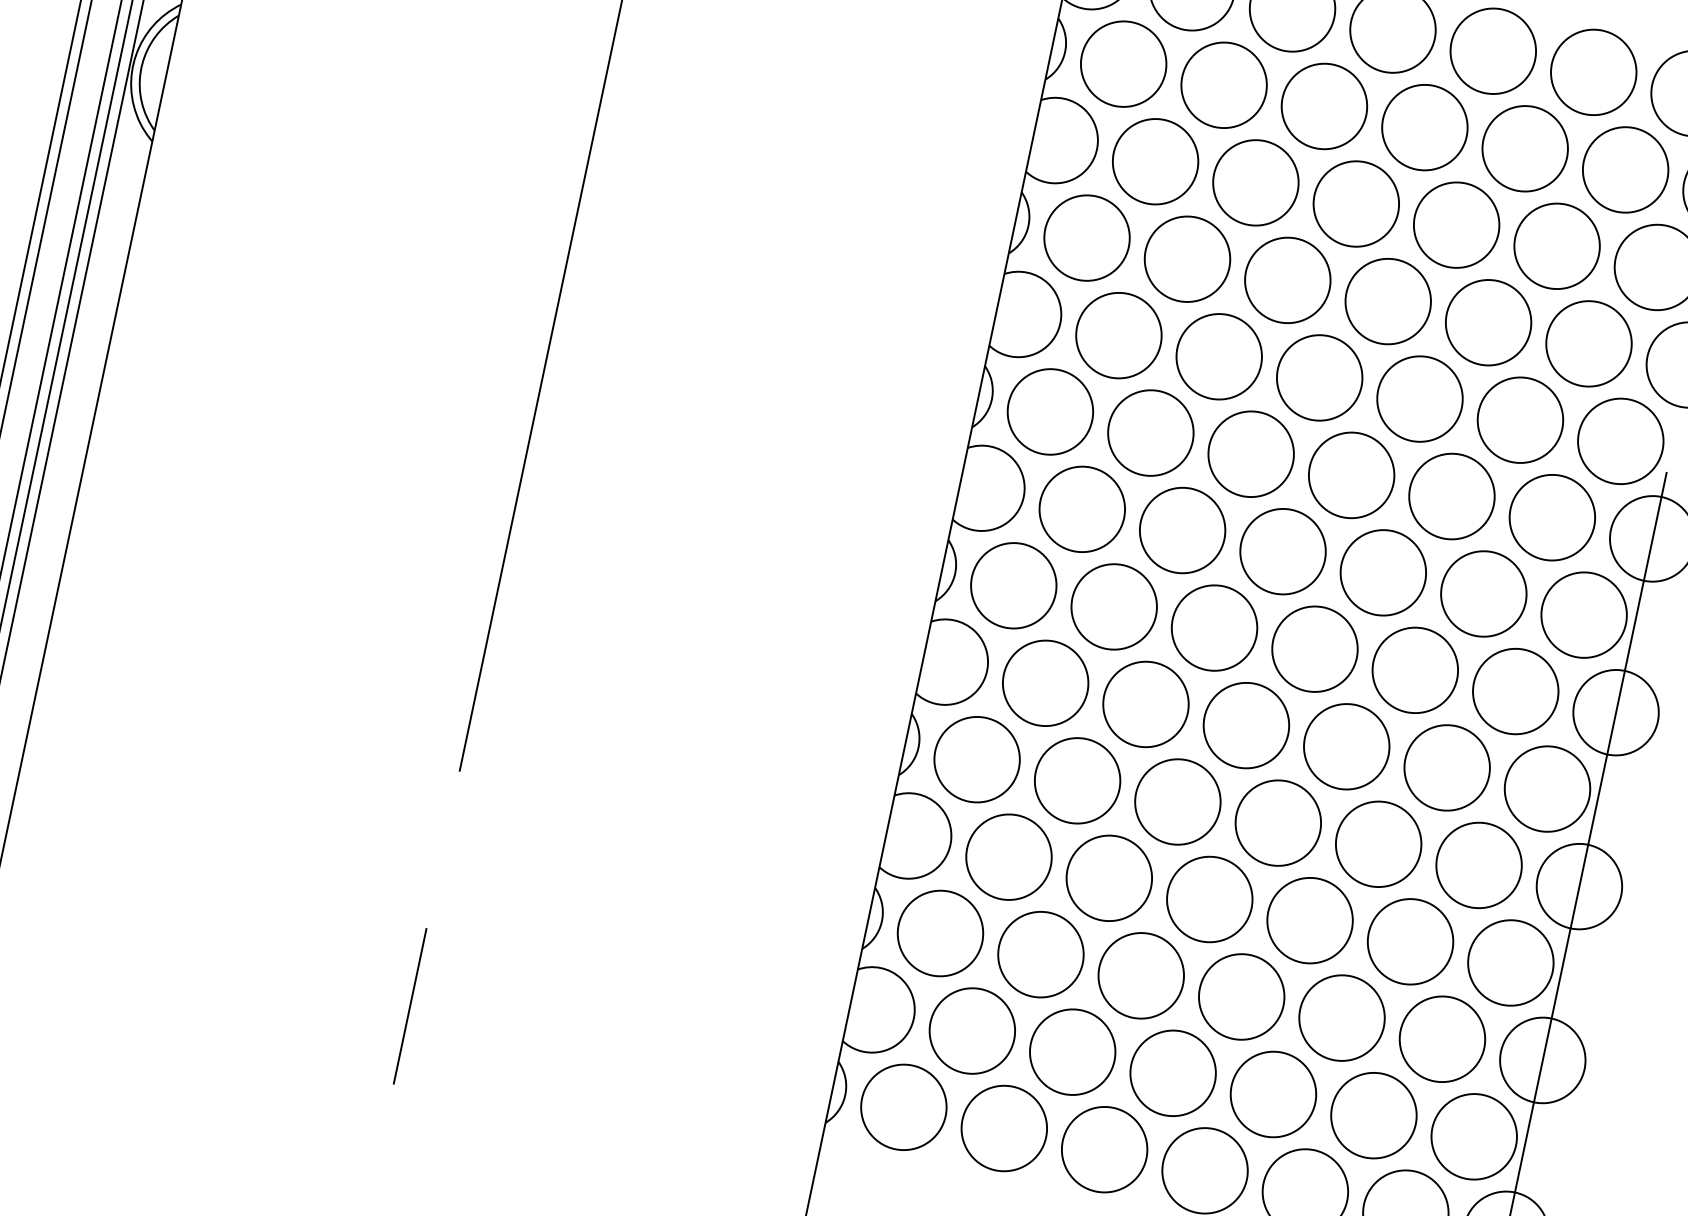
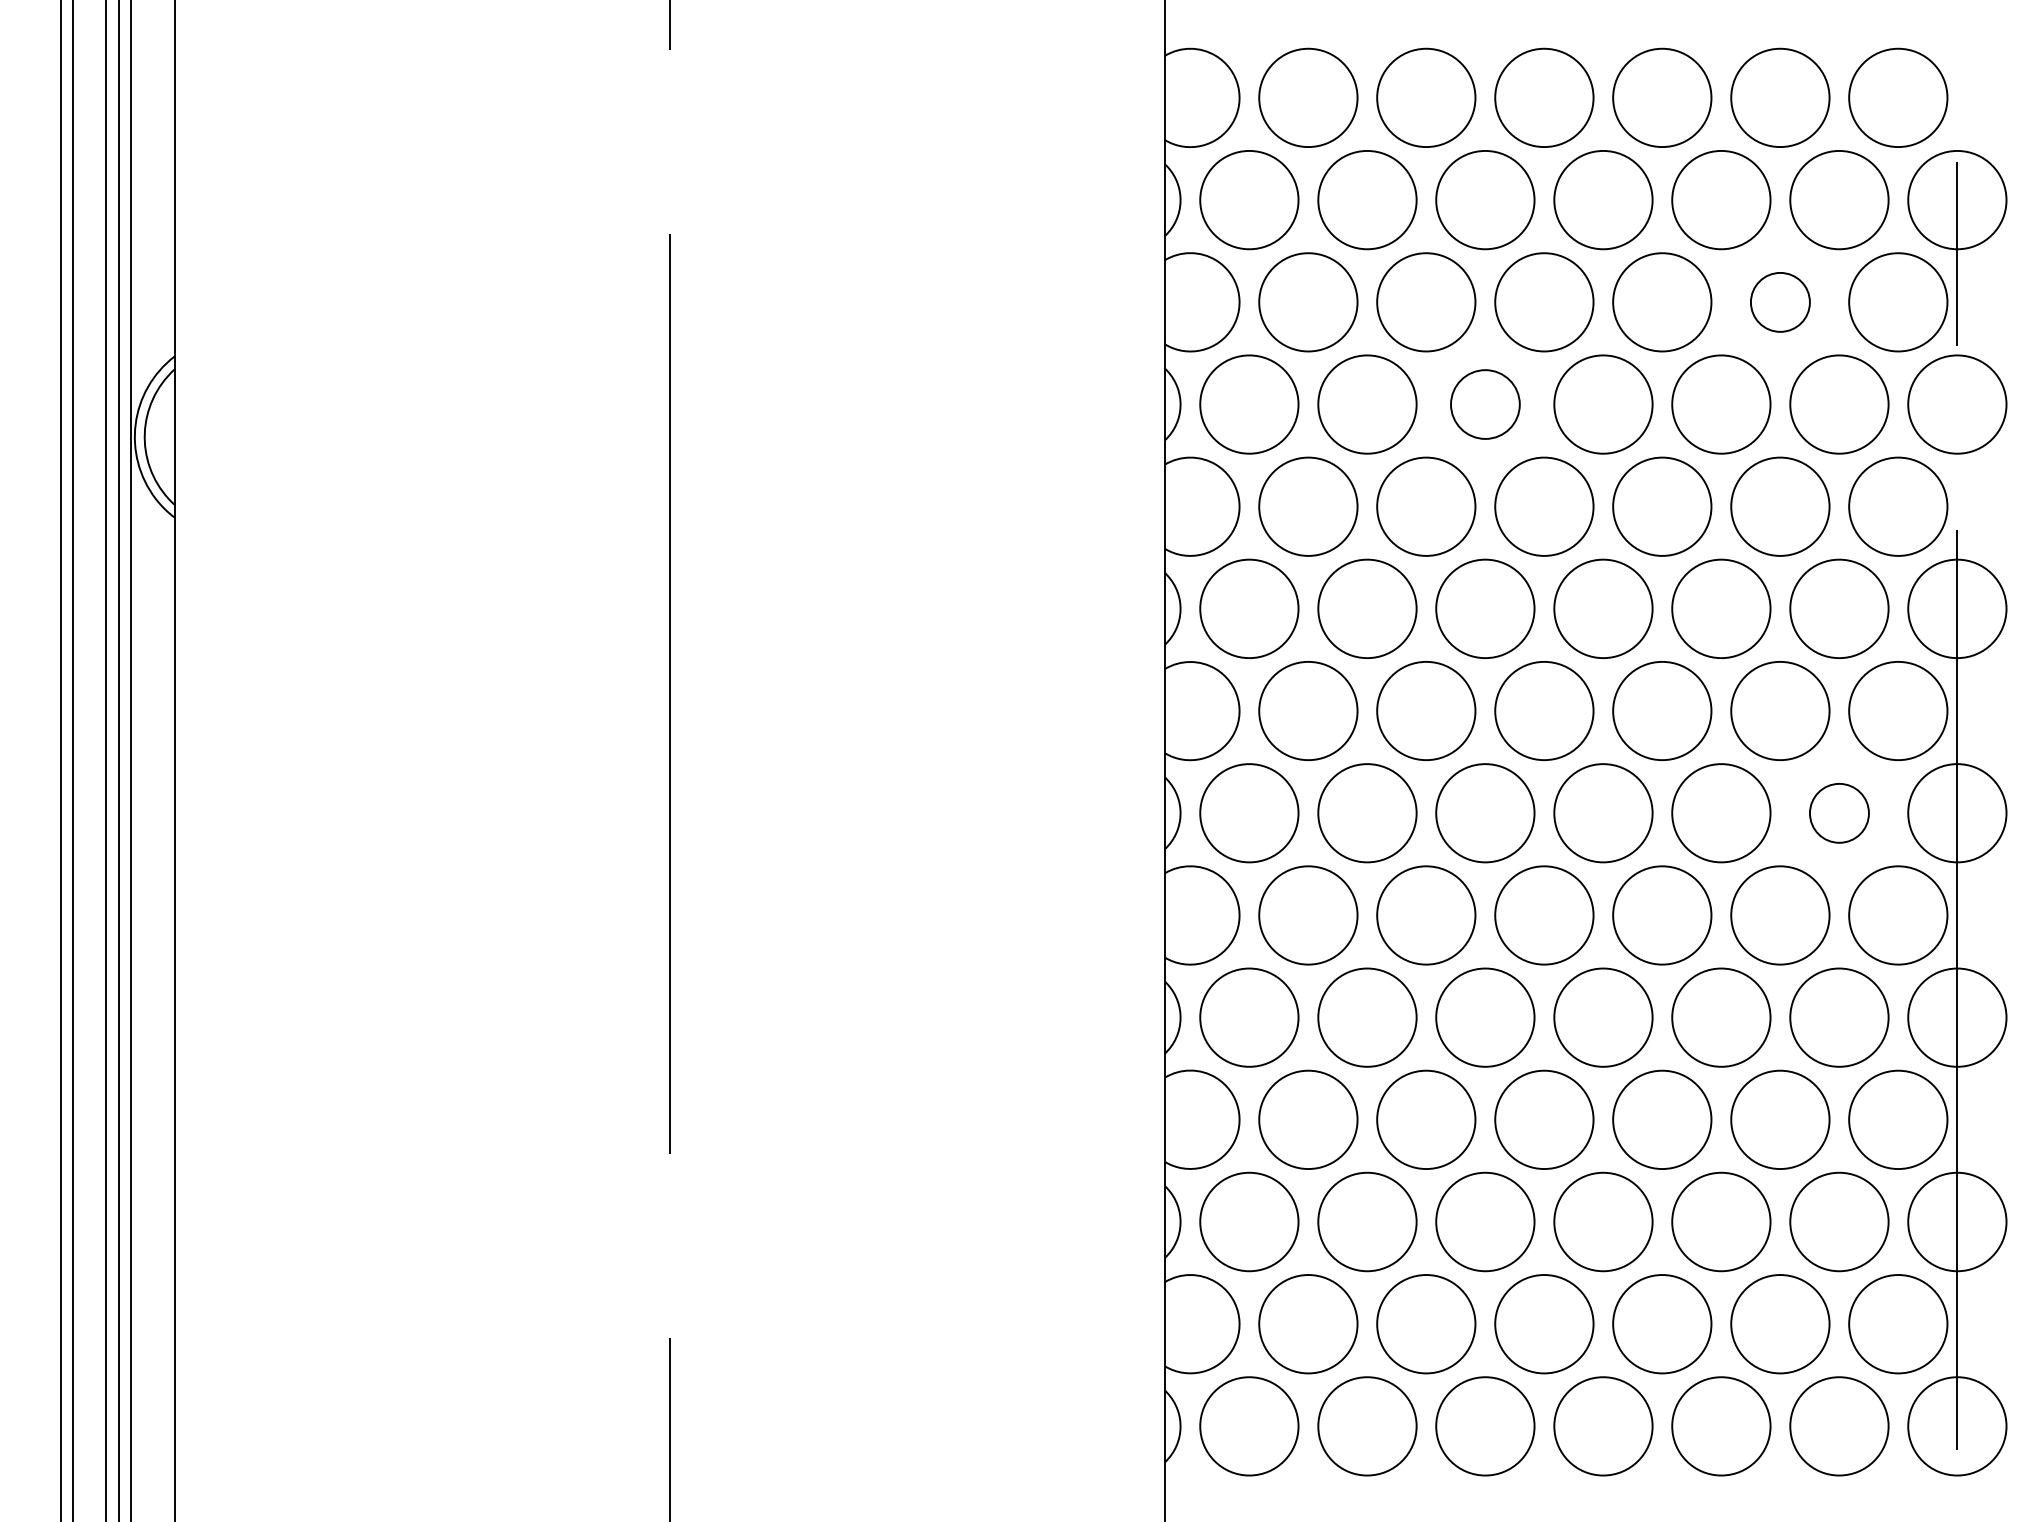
part: (1557, 246) -> (1780, 302), size x0.6
part: (1287, 280) -> (1485, 404), size x0.7
part: (1515, 691) -> (1839, 813), size x0.6

